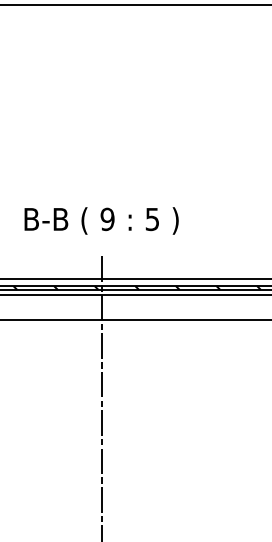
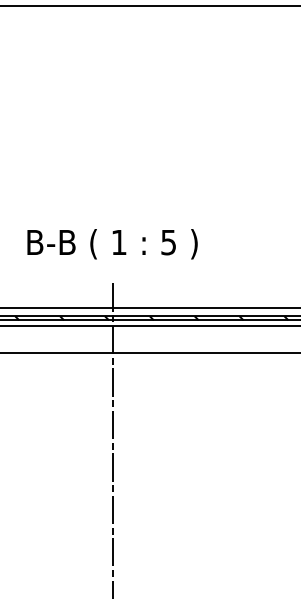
text: (107, 219) -> (118, 242), 9 -> 1

